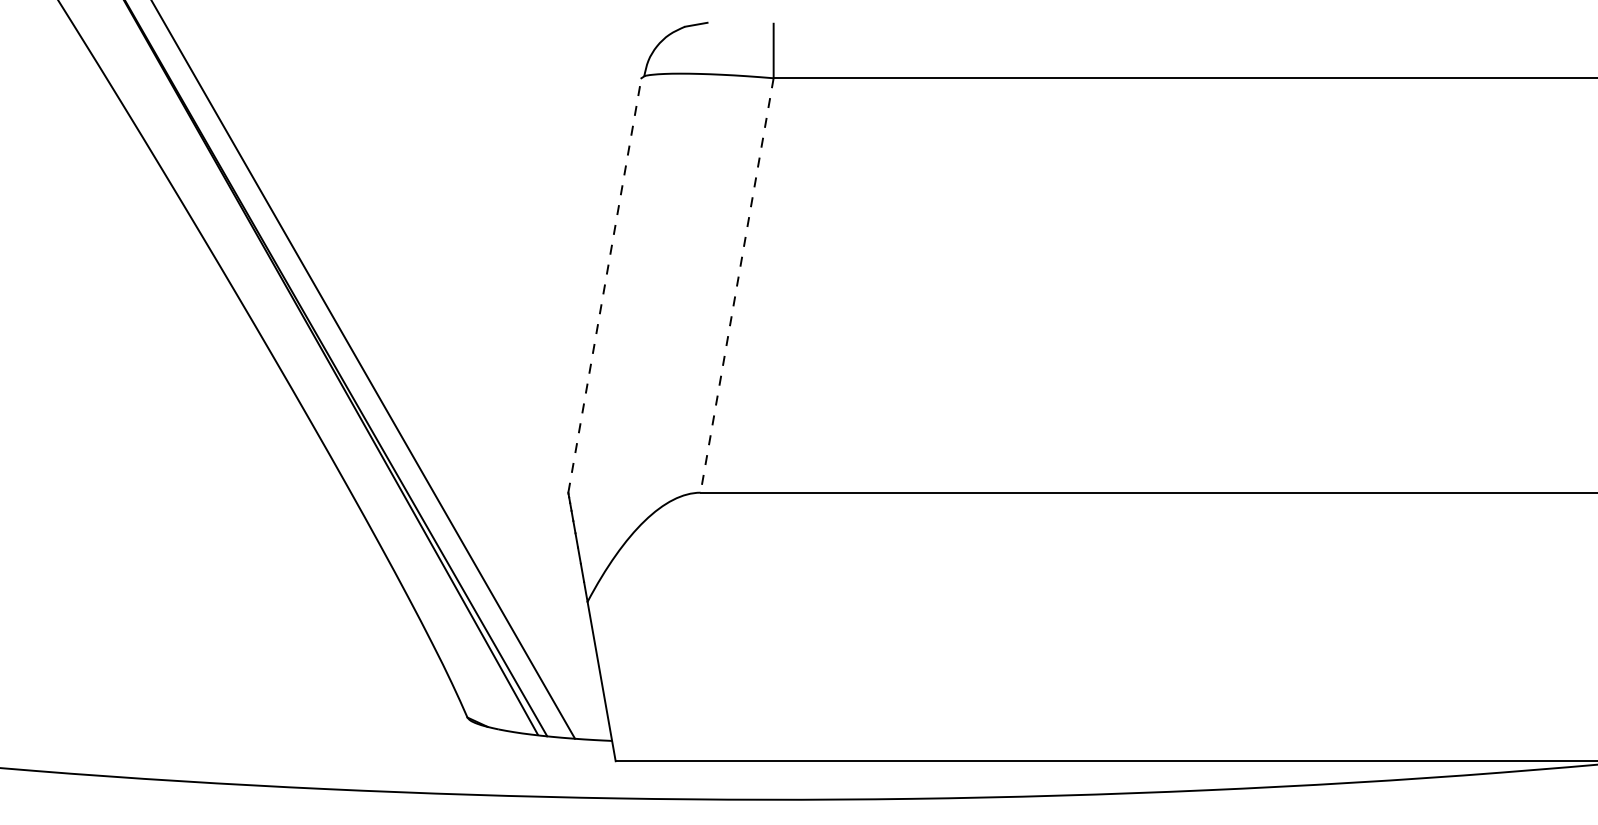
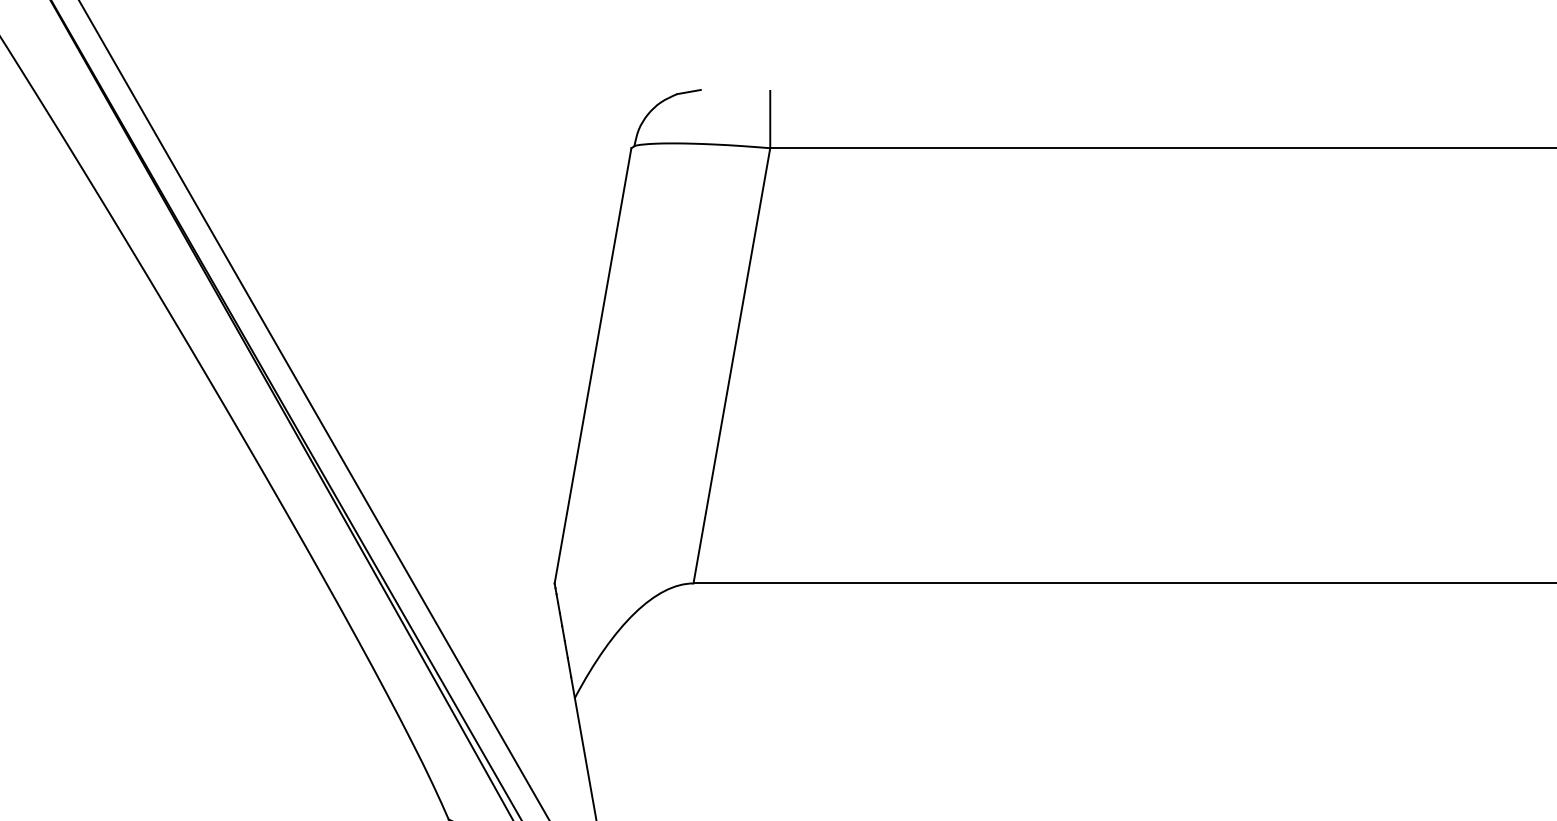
line: (604, 285) -> (592, 365), dashed -> solid
line: (737, 285) -> (732, 365), dashed -> solid

